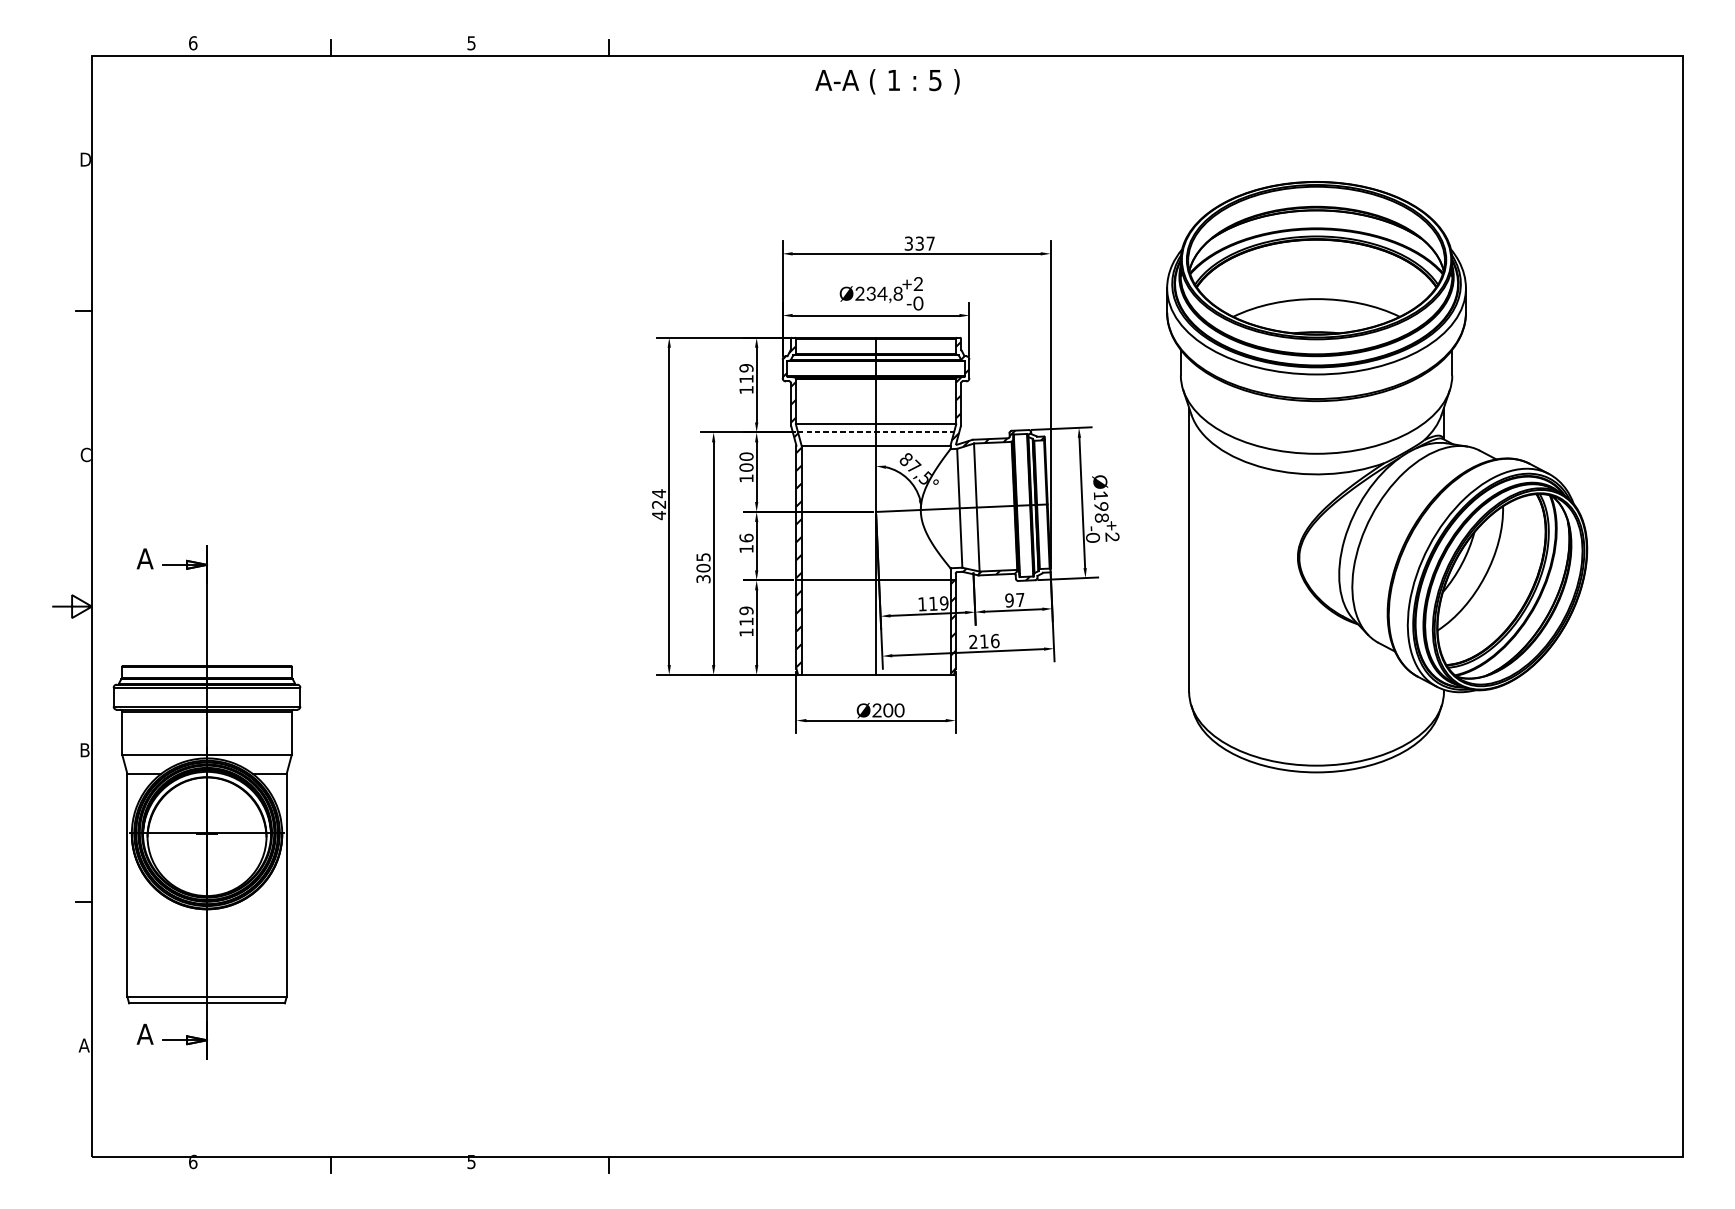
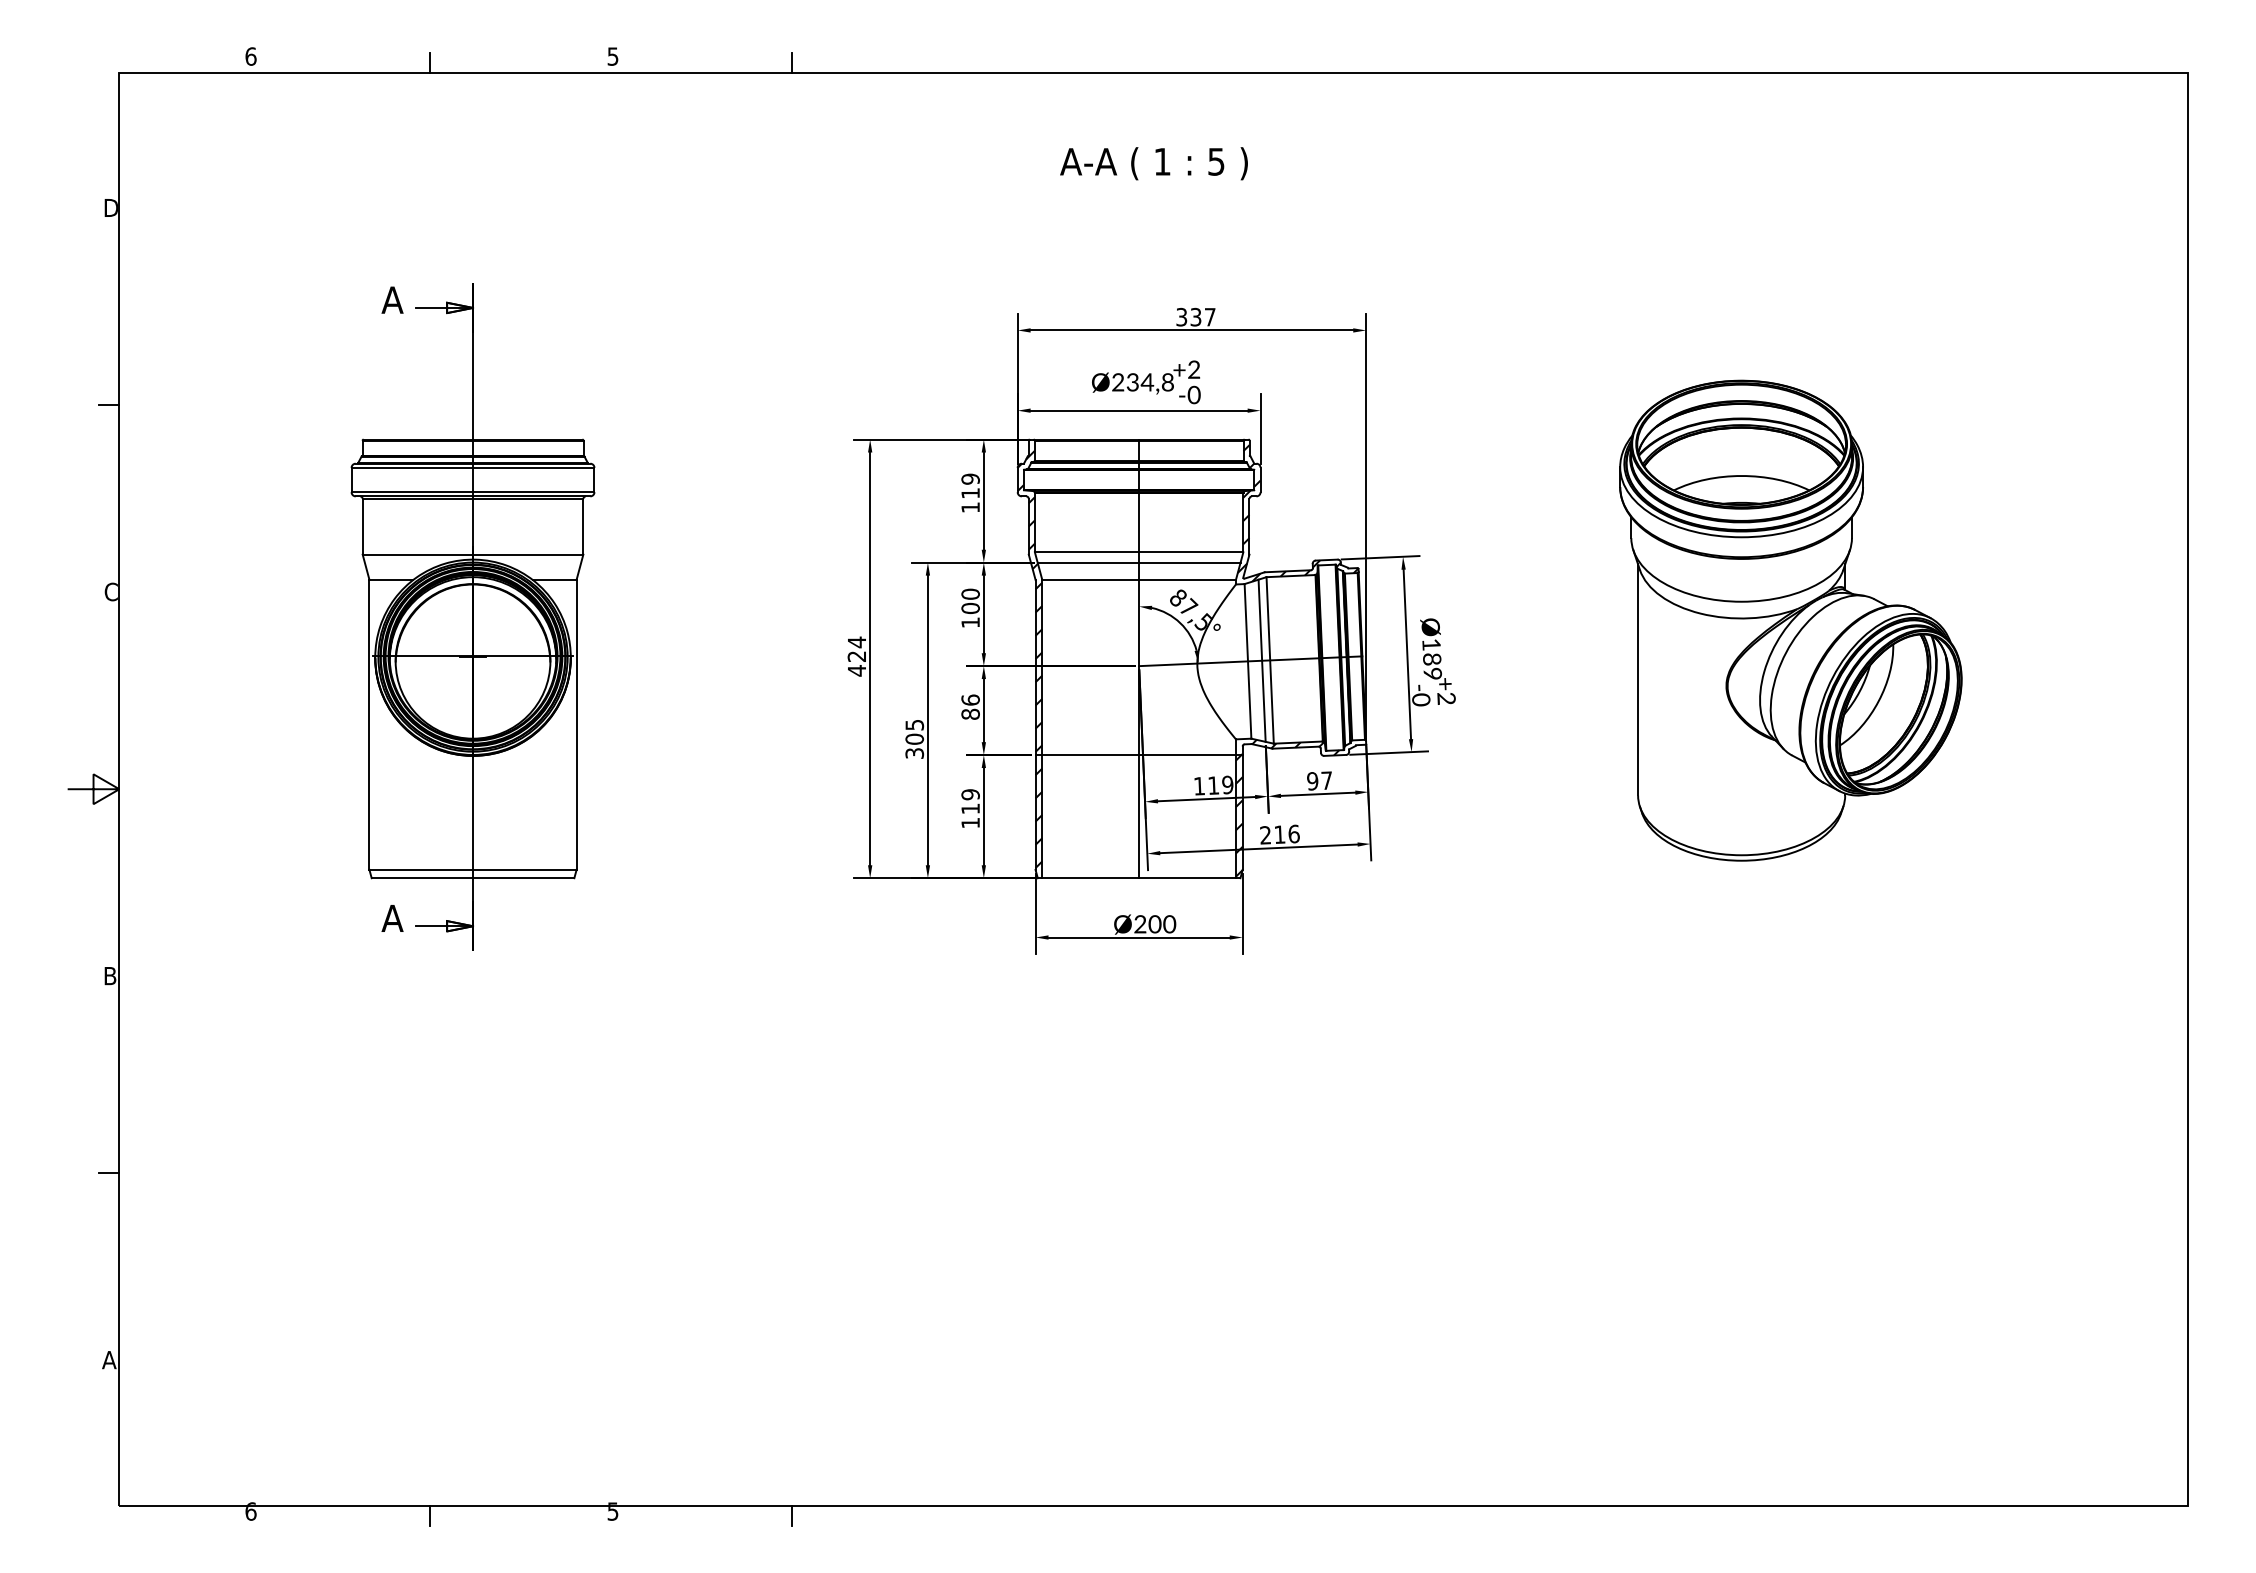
text: (887, 81) -> (1153, 163), moved
line: (876, 432) -> (1139, 562), dashed -> solid
part: (1376, 476) -> (1790, 620), size x0.62
line: (970, 507) -> (1261, 660), added
text: (1100, 512) -> (1431, 666), Ø198 -> Ø189
text: (746, 548) -> (970, 713), 16 -> 86
part: (206, 802) -> (472, 616), moved

